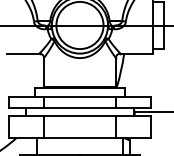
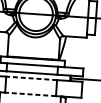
line: (79, 115) -> (31, 78), solid -> dashed
line: (79, 138) -> (30, 94), solid -> dashed

